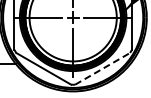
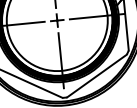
line: (102, 68) -> (96, 75), dashed -> solid

